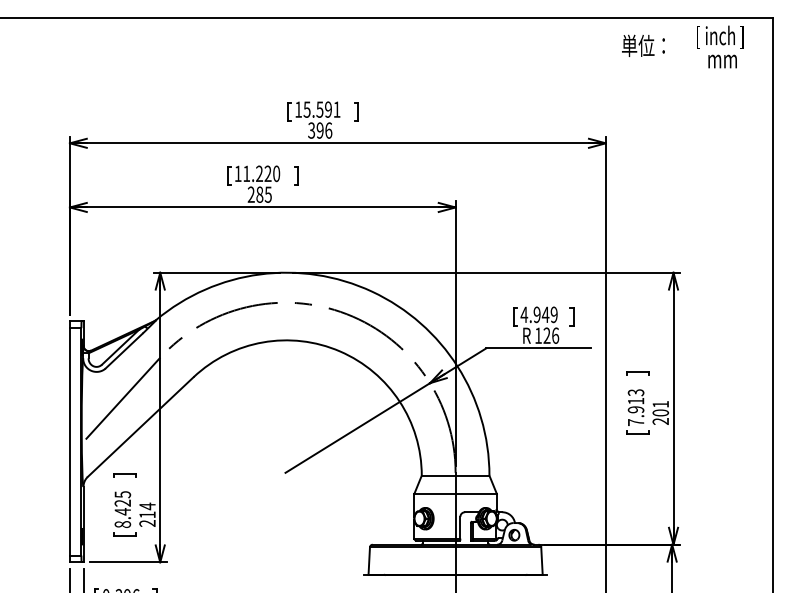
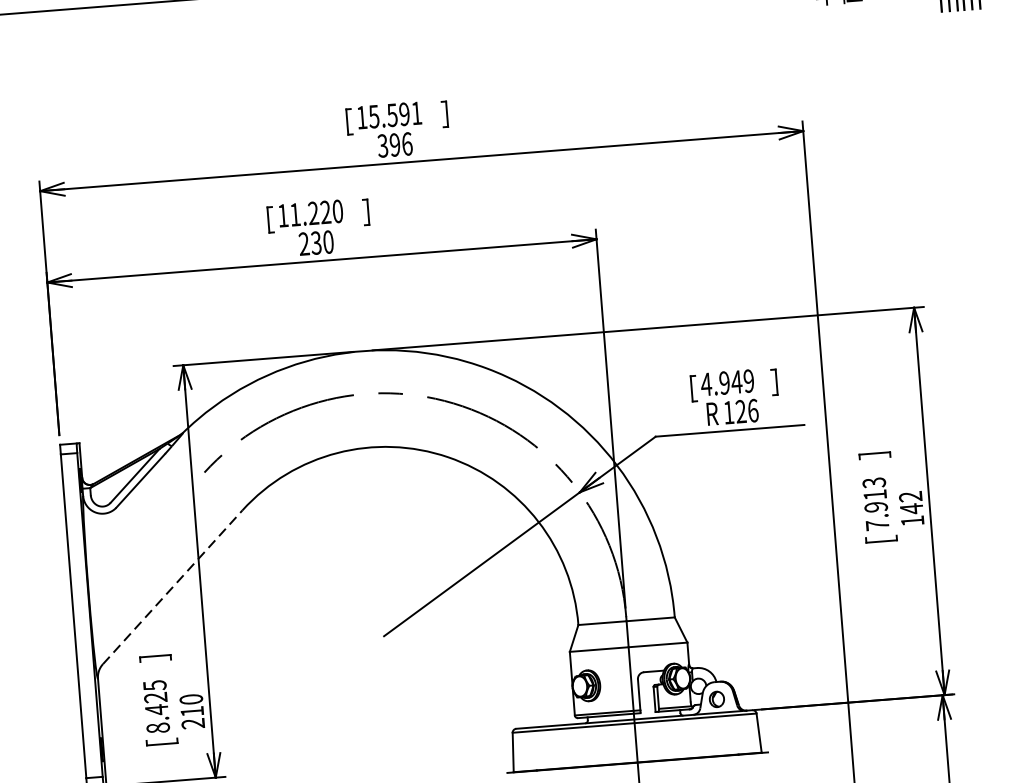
text: (263, 194) -> (321, 242), 285 -> 230
line: (122, 398) -> (143, 548), removed
text: (660, 412) -> (911, 508), 201 -> 142
line: (140, 427) -> (172, 587), solid -> dashed
text: (147, 506) -> (191, 699), 214 -> 210

